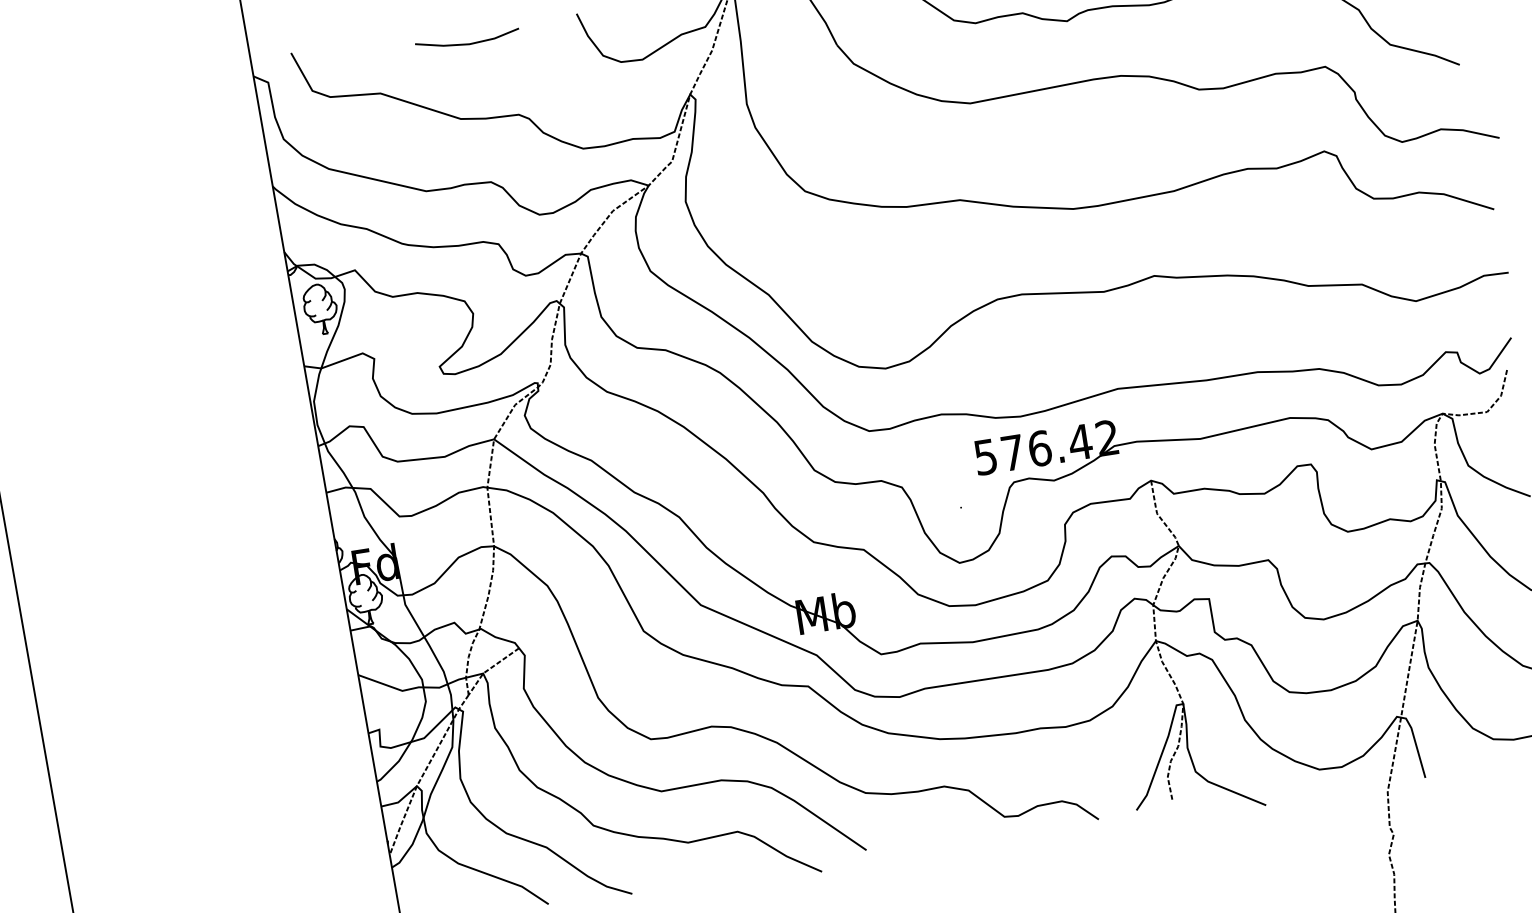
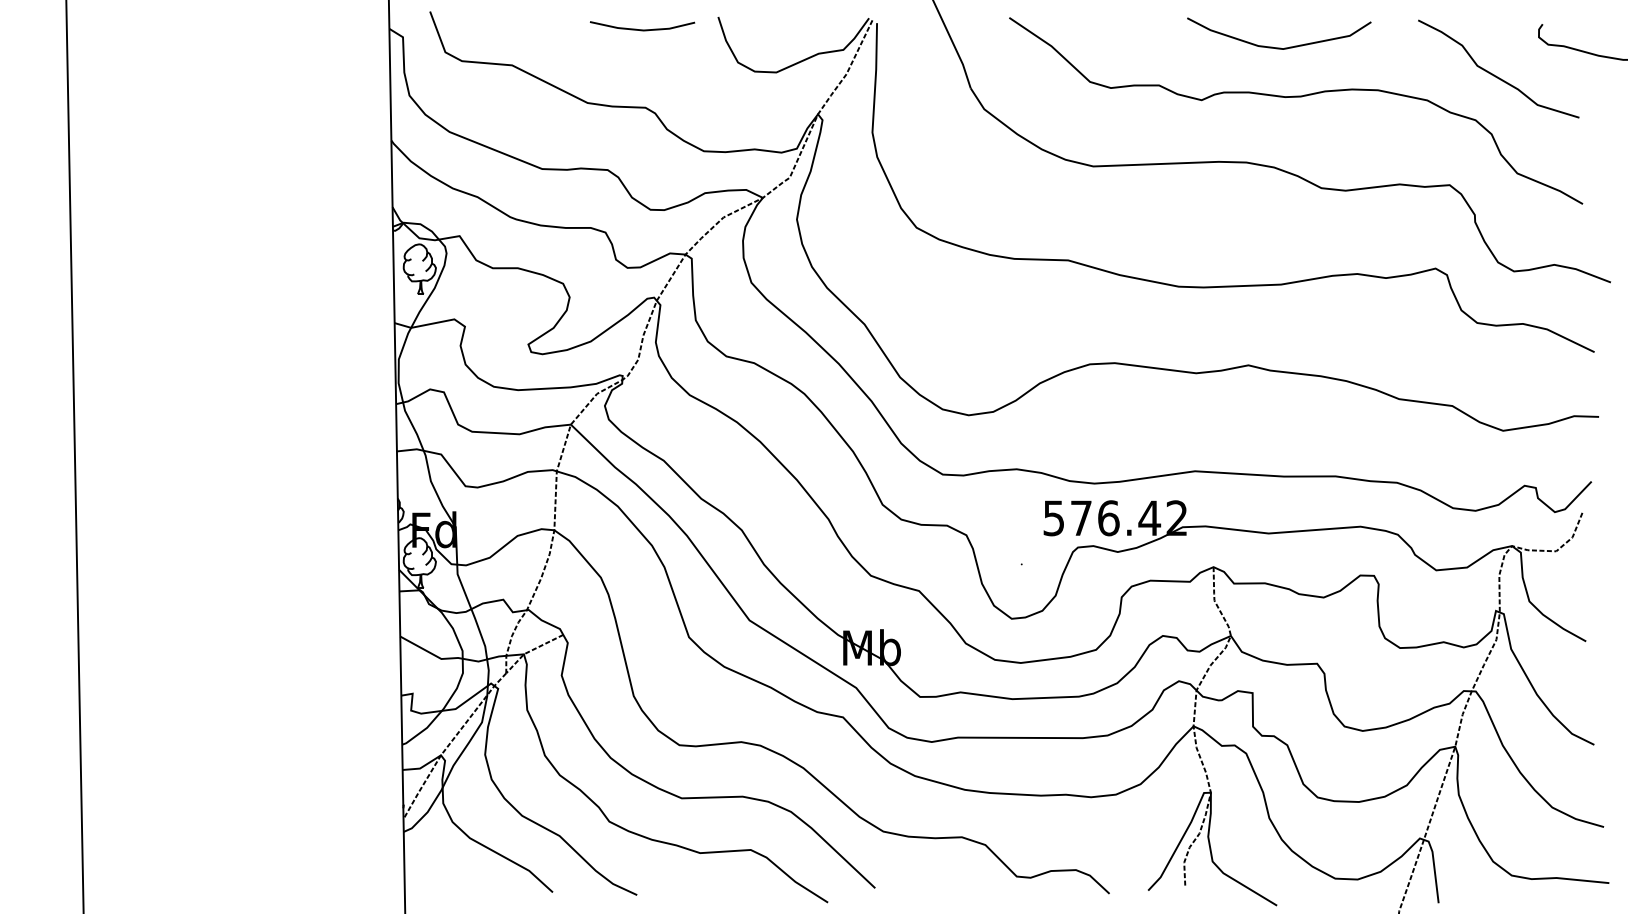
line: (468, 43) -> (642, 29), moved

